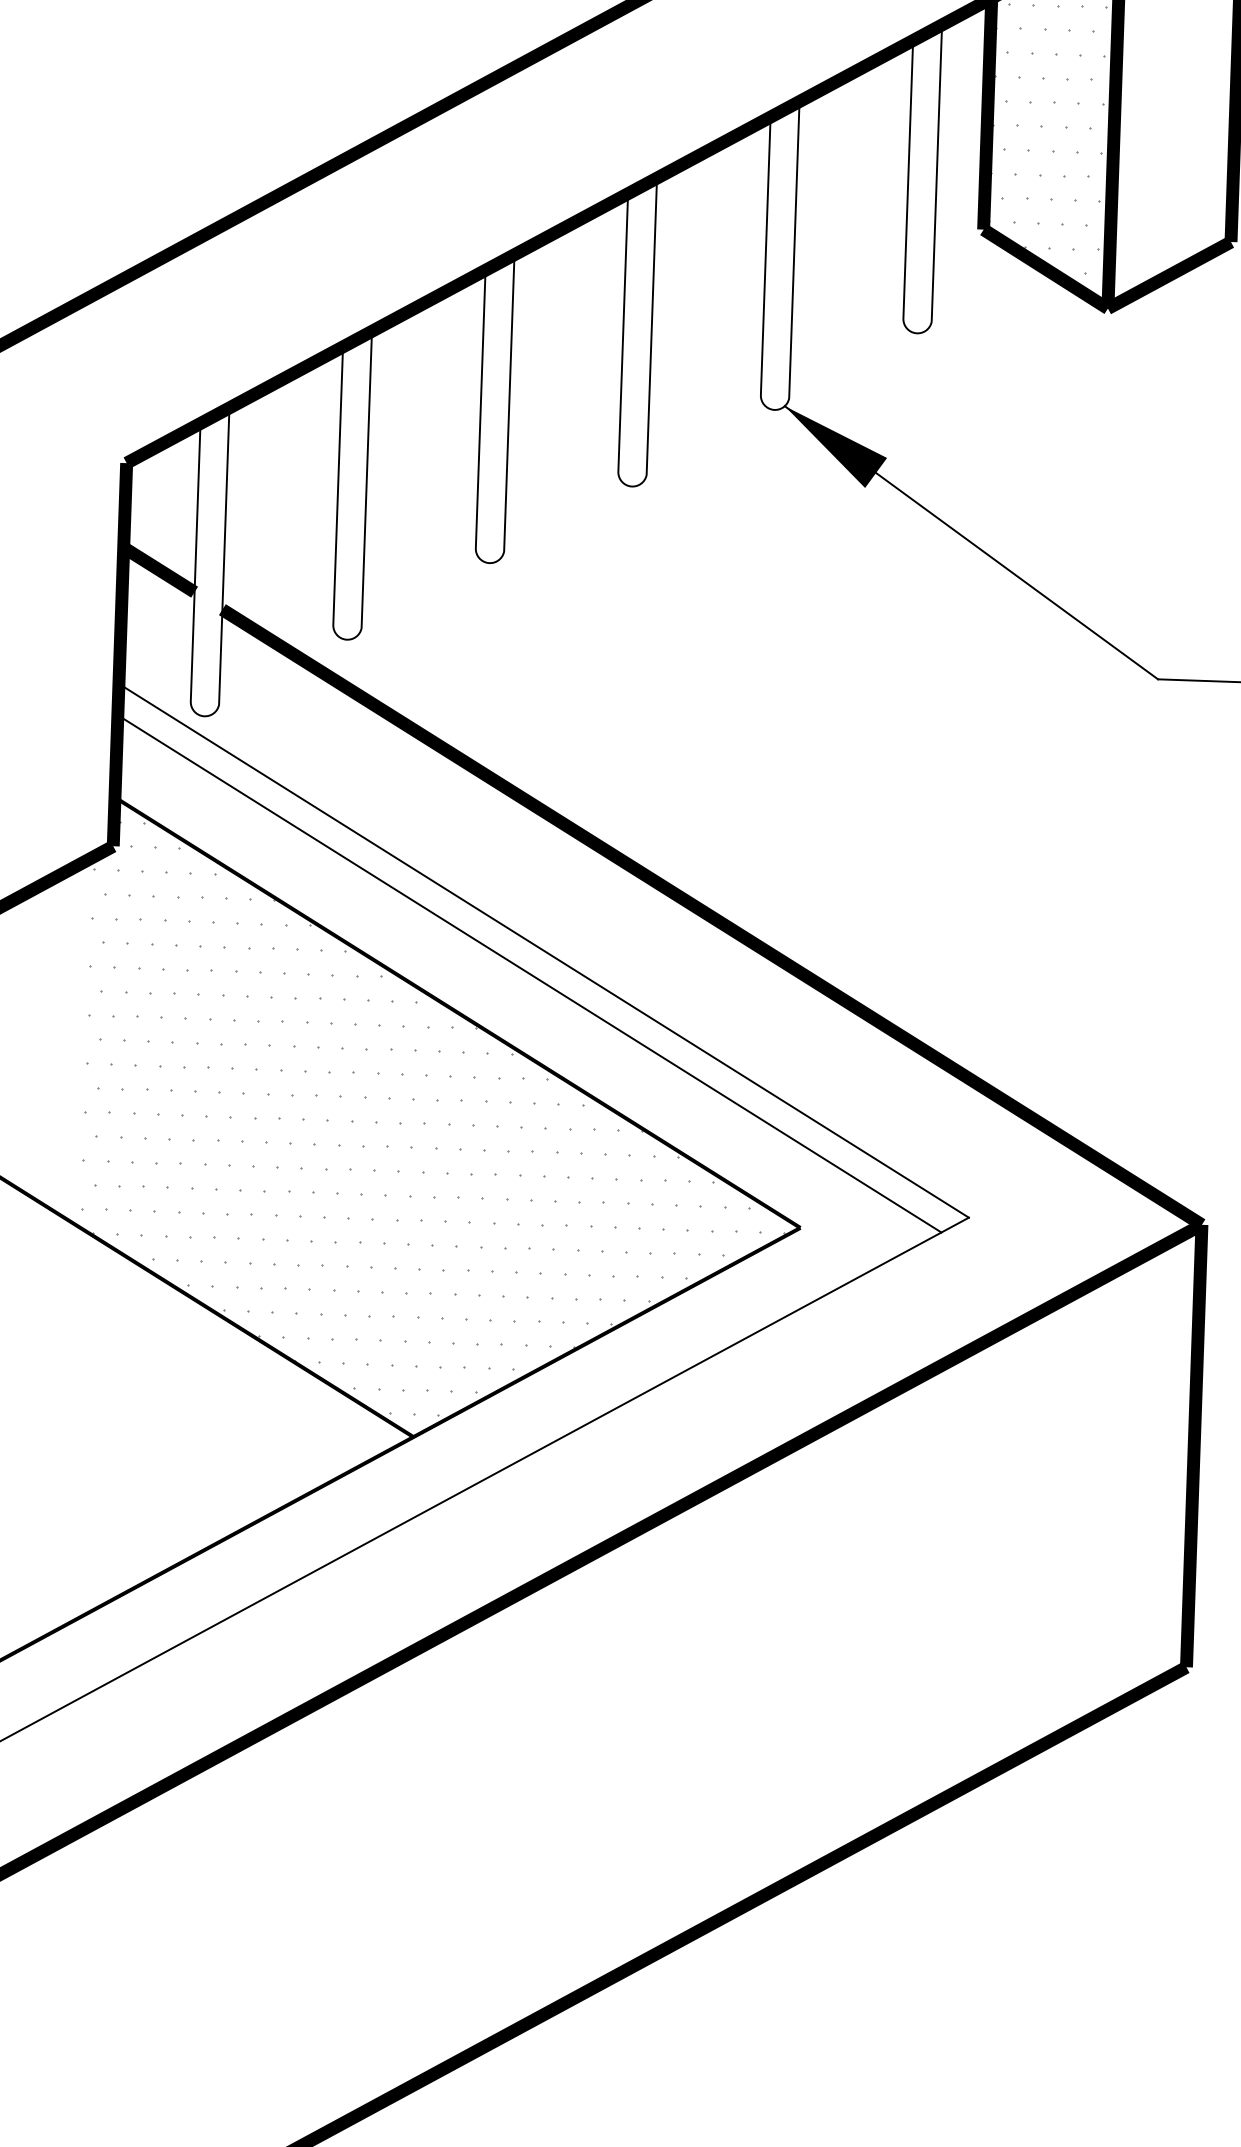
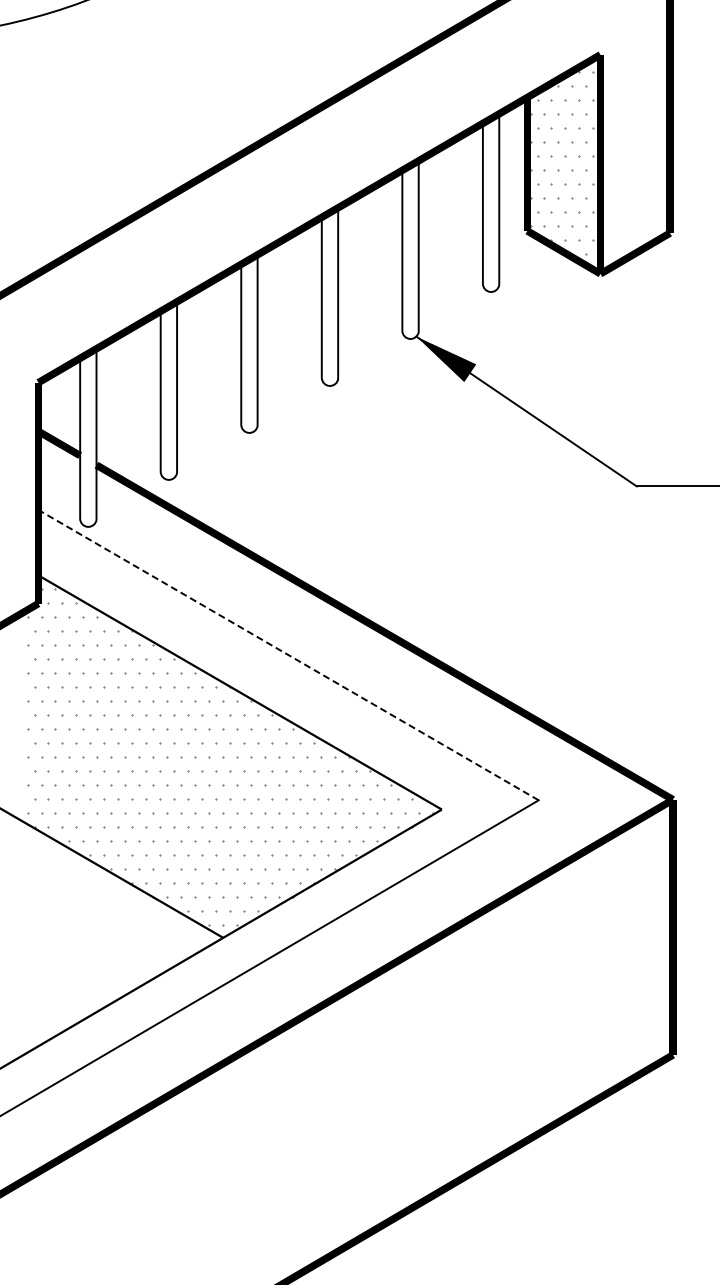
line: (543, 949) -> (288, 654), solid -> dashed
line: (529, 973) -> (280, 668), removed

